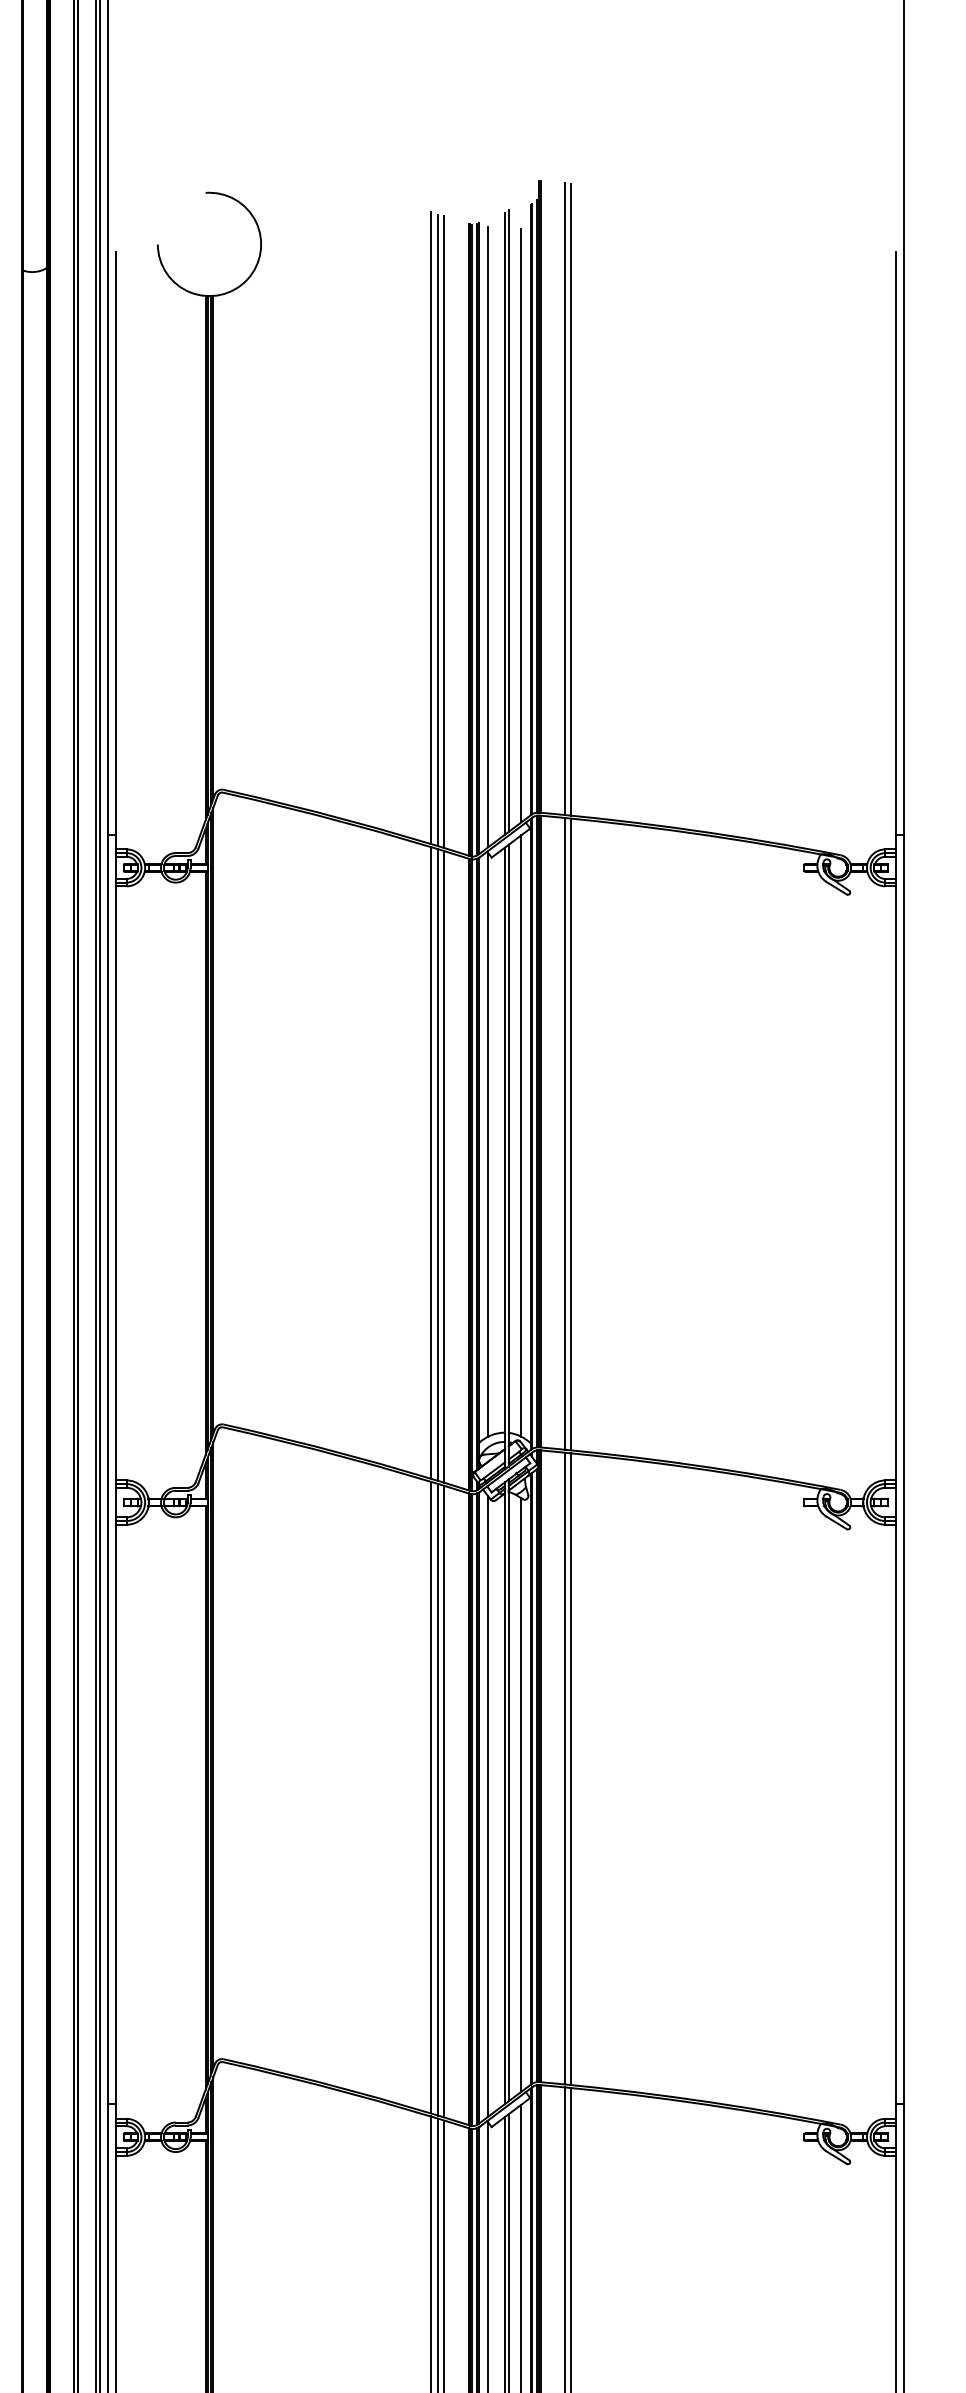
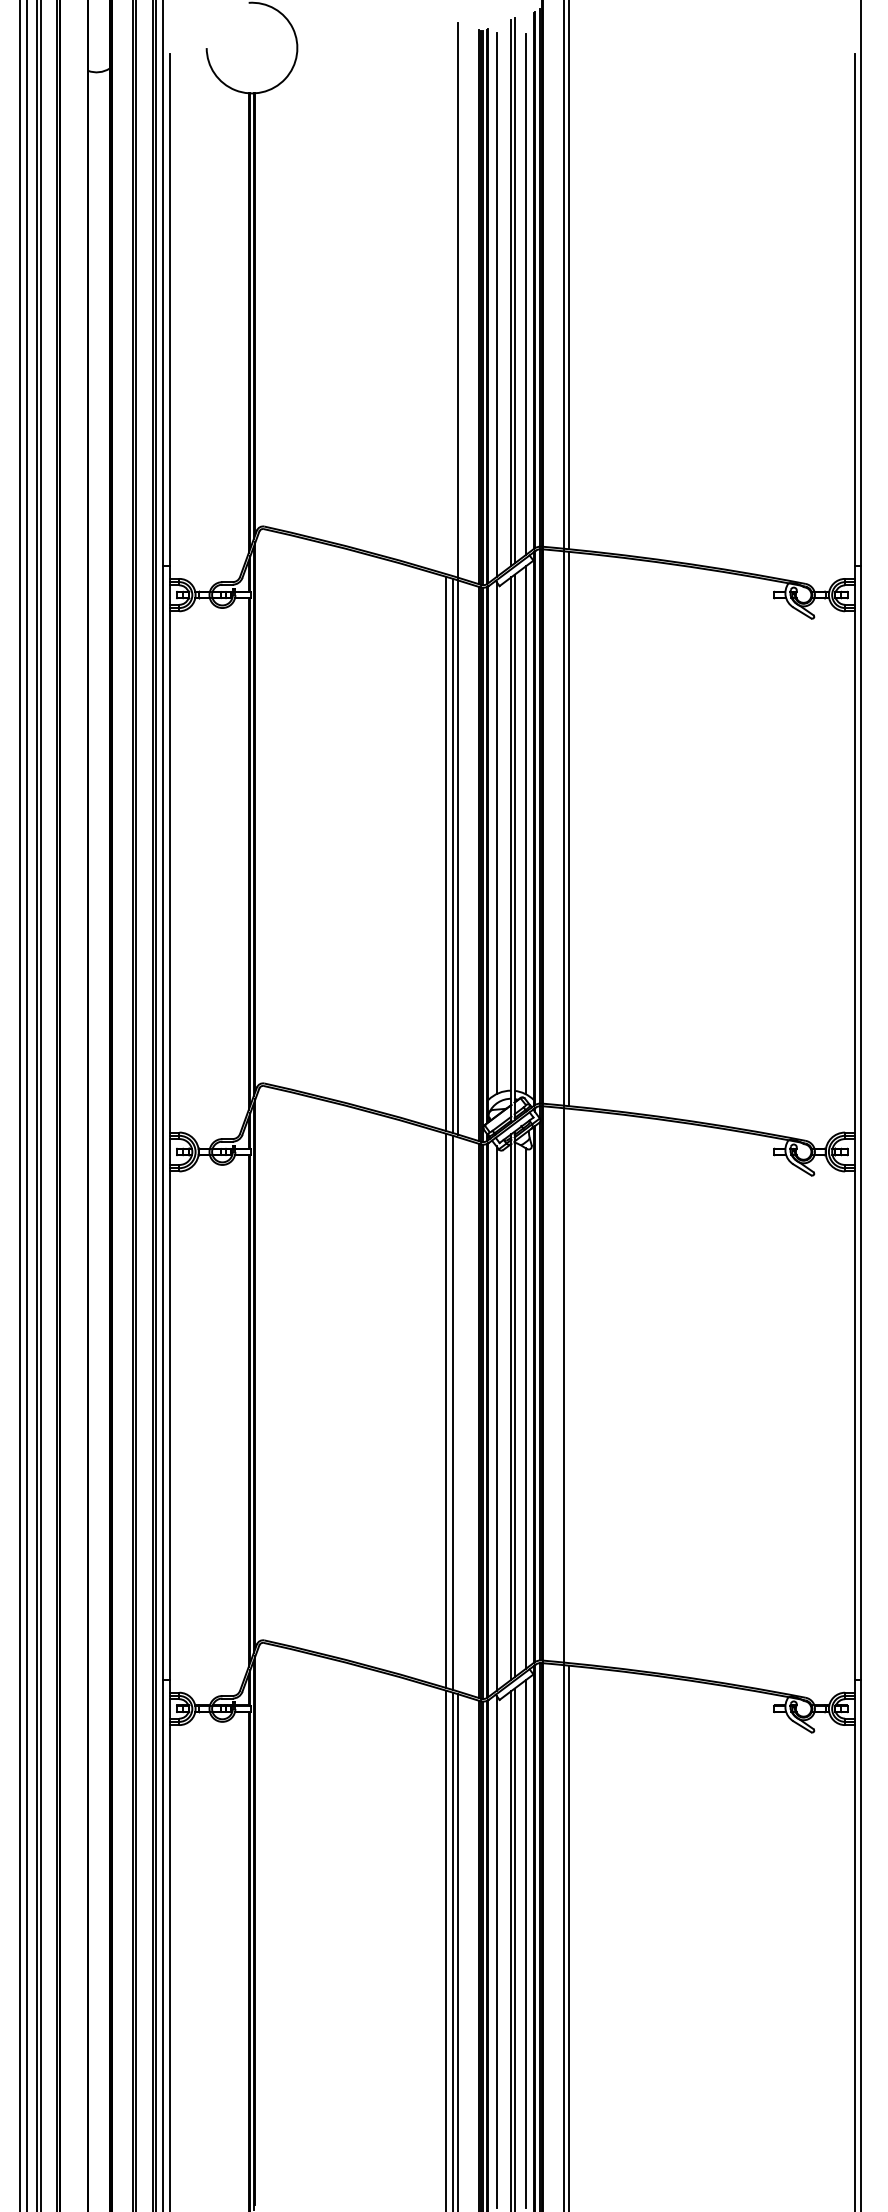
line: (431, 527) -> (446, 296), removed
line: (437, 529) -> (452, 298), removed
line: (571, 1768) -> (569, 1385), removed
line: (443, 1801) -> (457, 1414), removed

